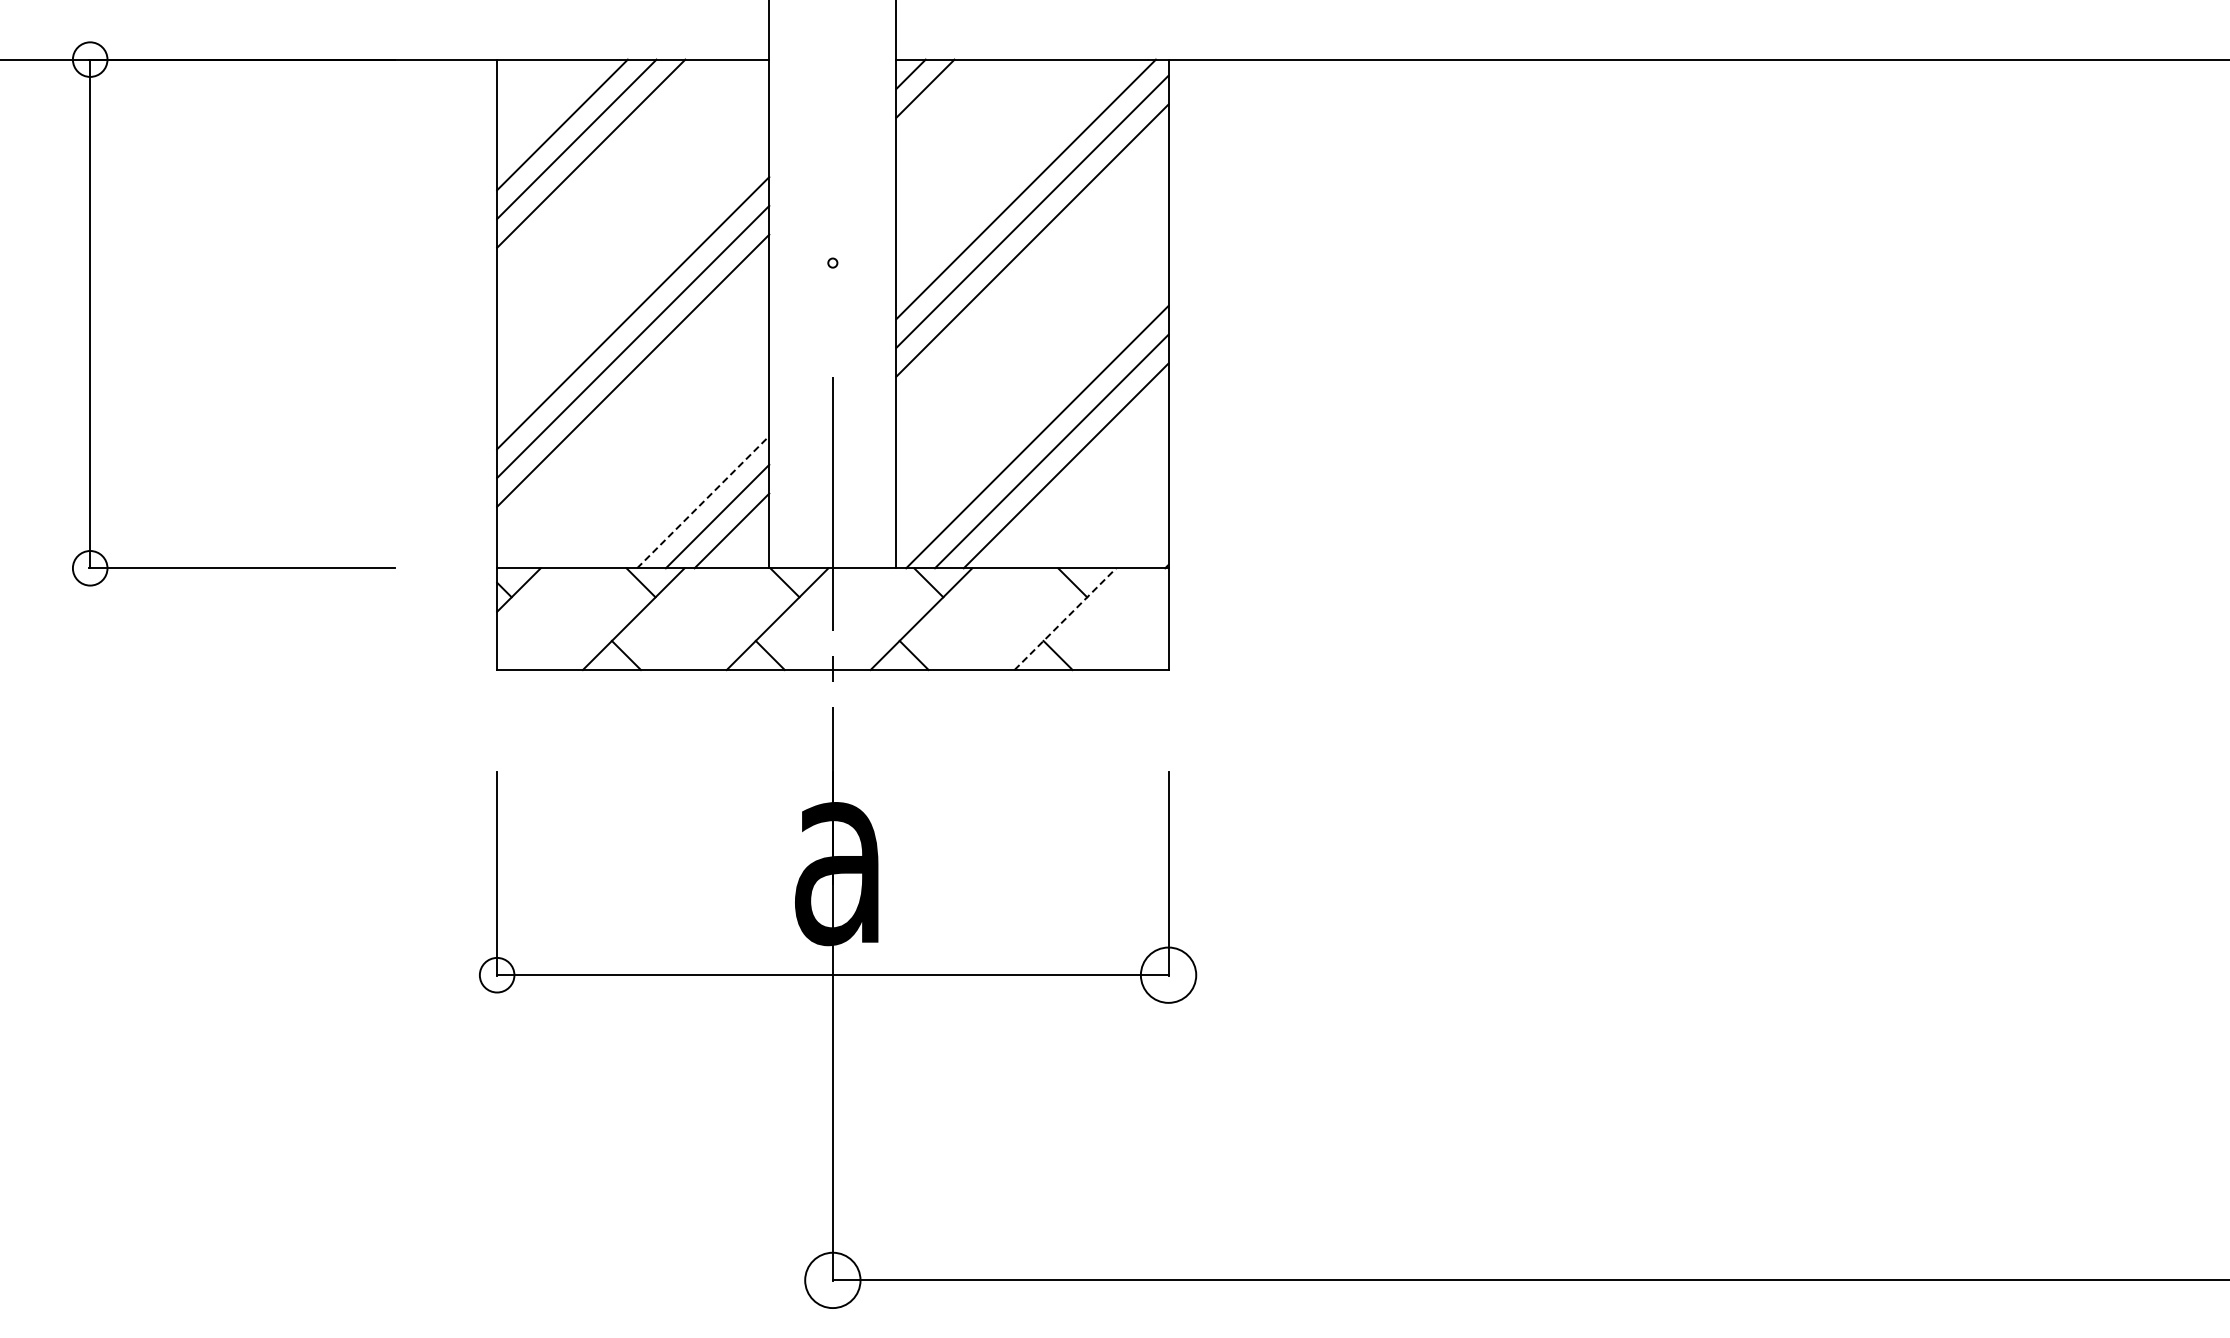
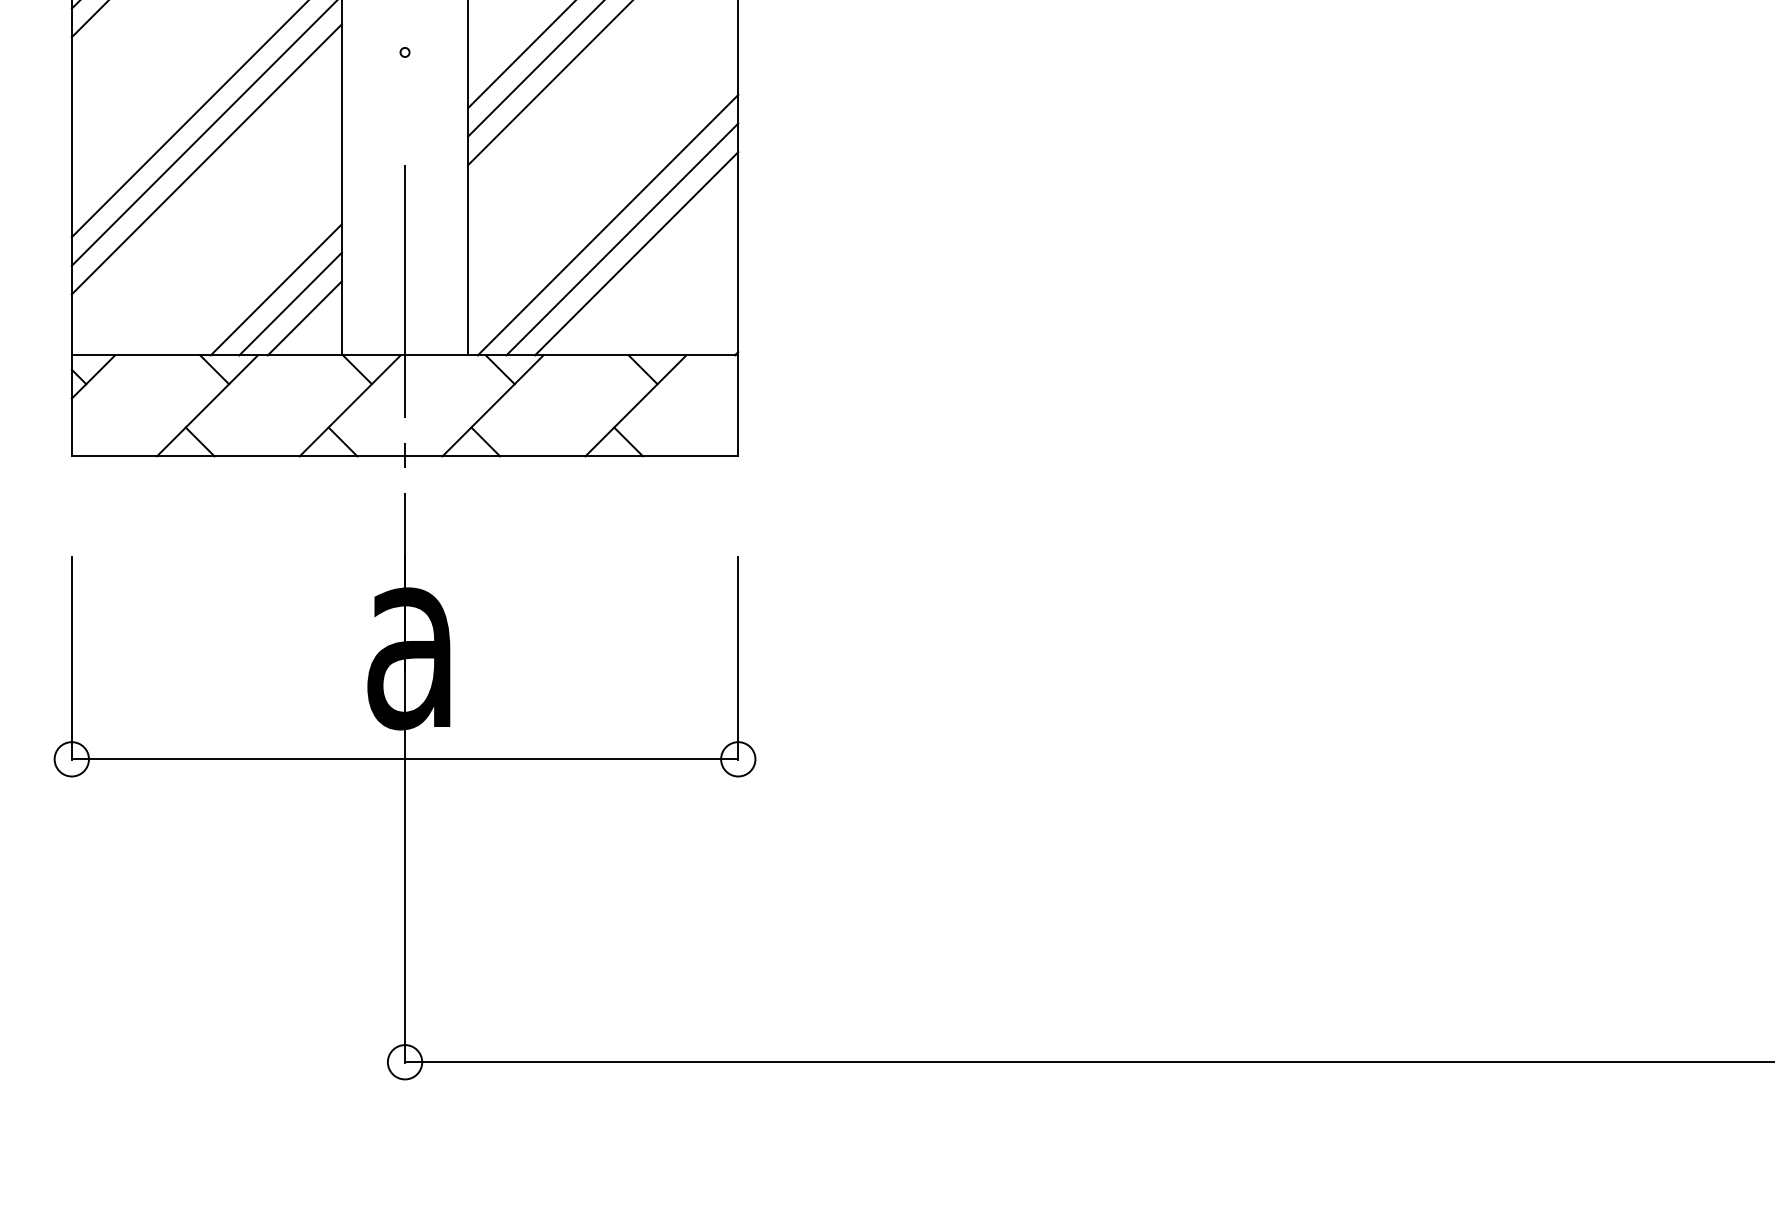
line: (703, 501) -> (276, 289), dashed -> solid
line: (1065, 619) -> (635, 406), dashed -> solid
circle: (1168, 974) -> (738, 758), size x0.62
circle: (832, 1280) -> (404, 1062), size x0.62

